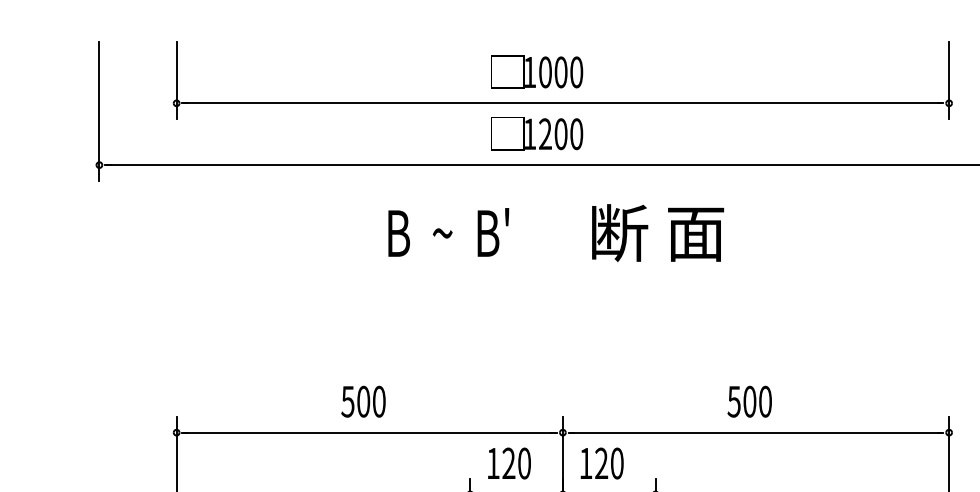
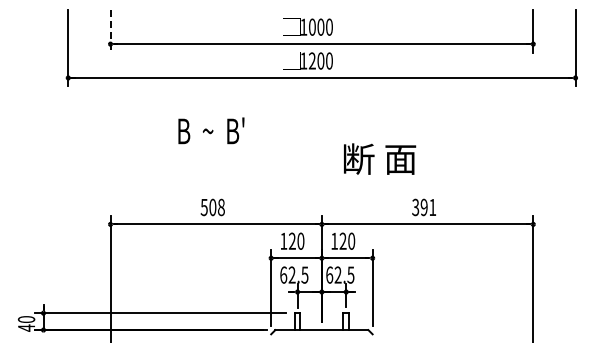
line: (176, 80) -> (110, 31), solid -> dashed
text: (448, 231) -> (211, 130), moved
text: (658, 231) -> (380, 158), moved
text: (379, 401) -> (221, 207), 500 -> 508
text: (750, 401) -> (424, 207), 500 -> 391

